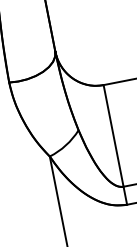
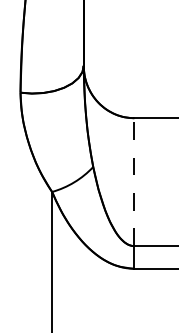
line: (113, 136) -> (134, 182), solid -> dashed

